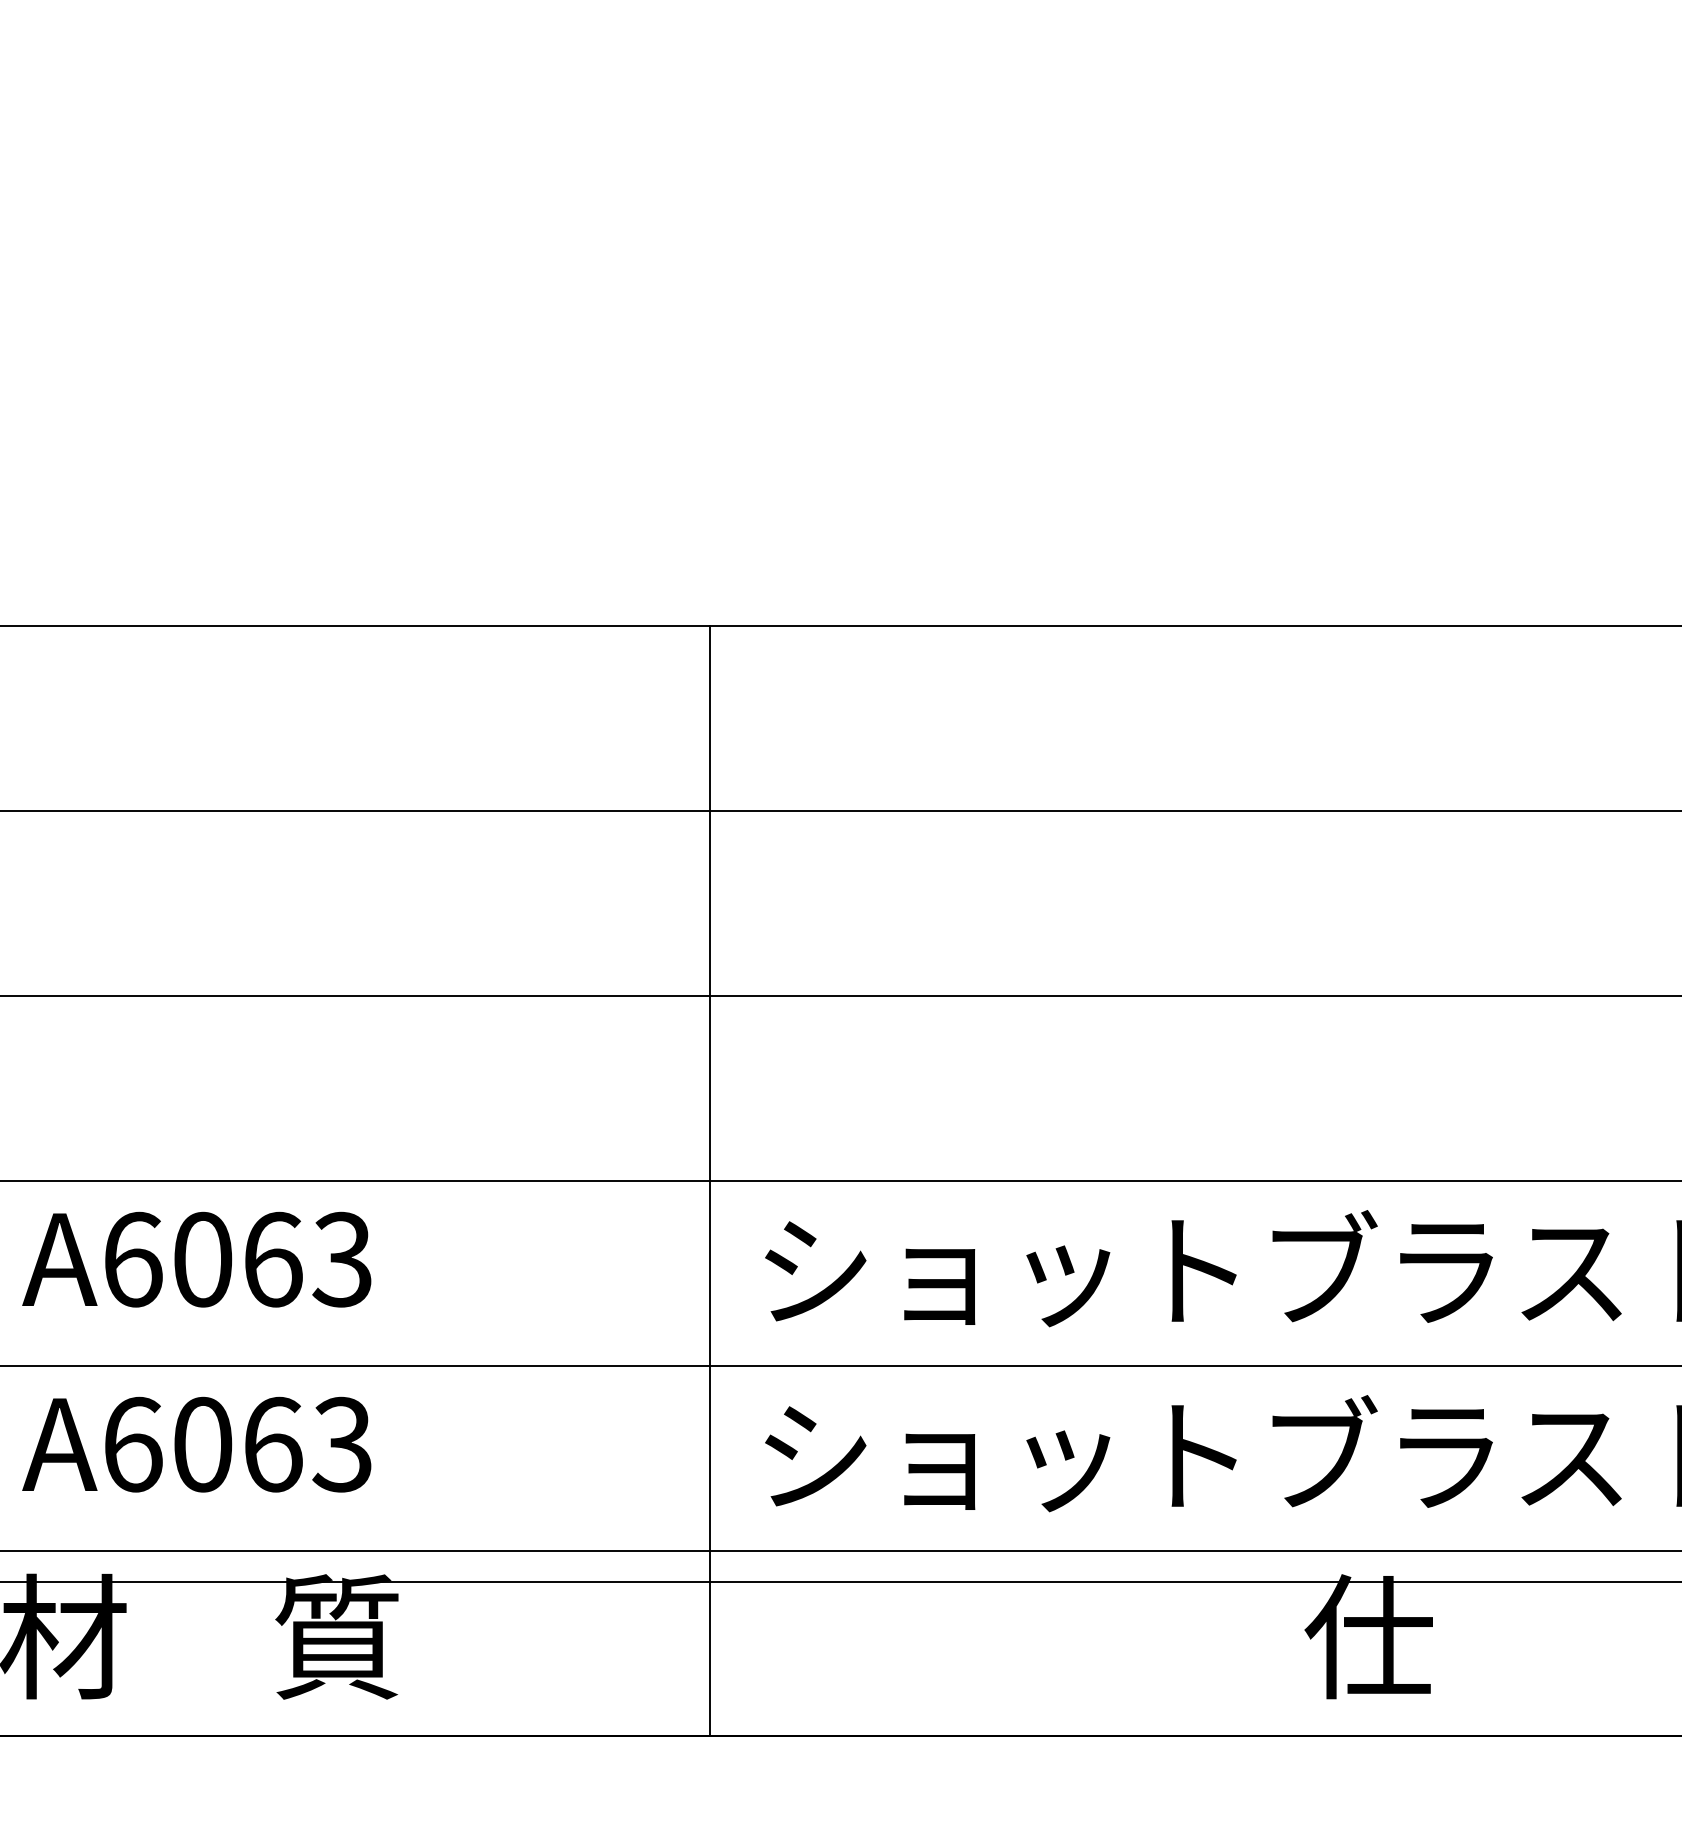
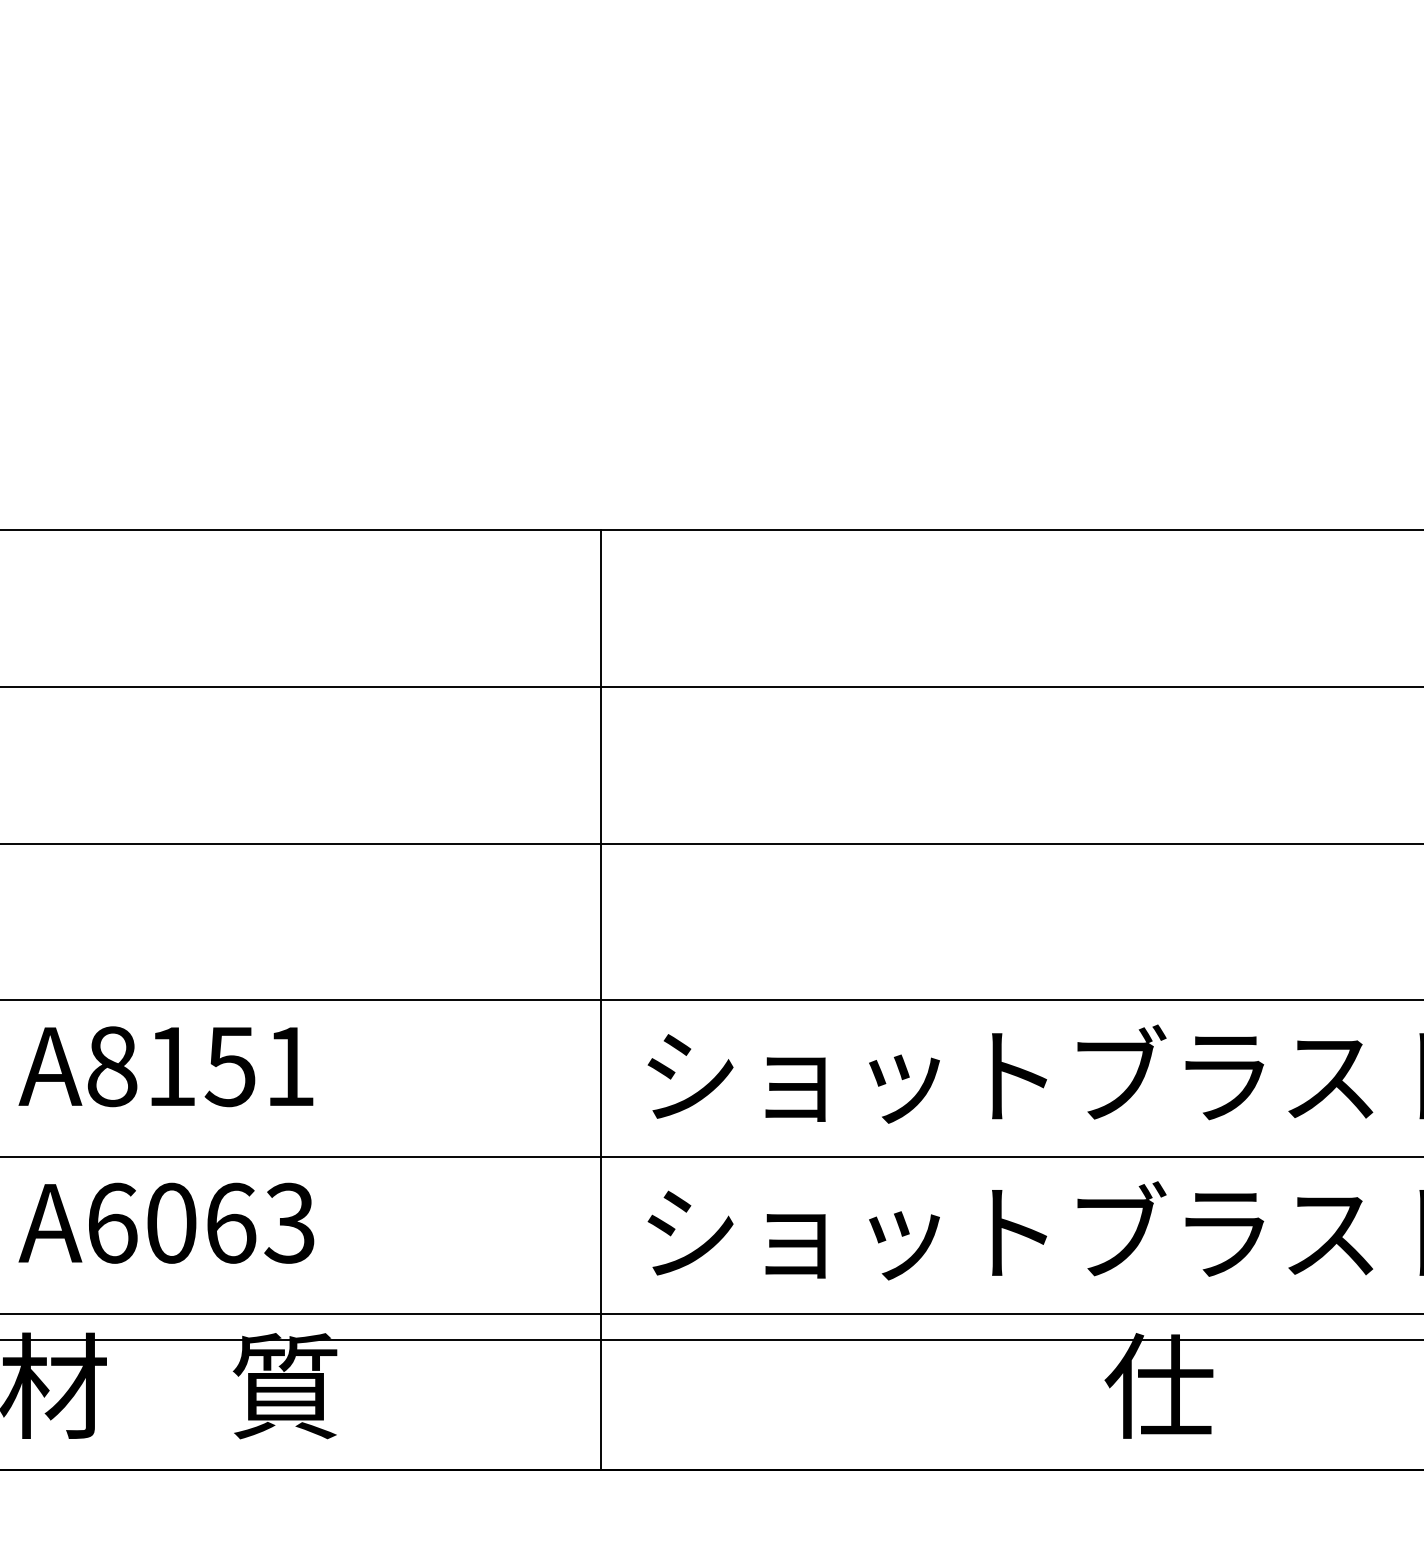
text: (237, 1259) -> (200, 1066), A6063 -> A8151

